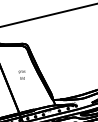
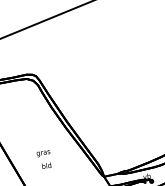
text: (21, 74) -> (43, 158), moved

